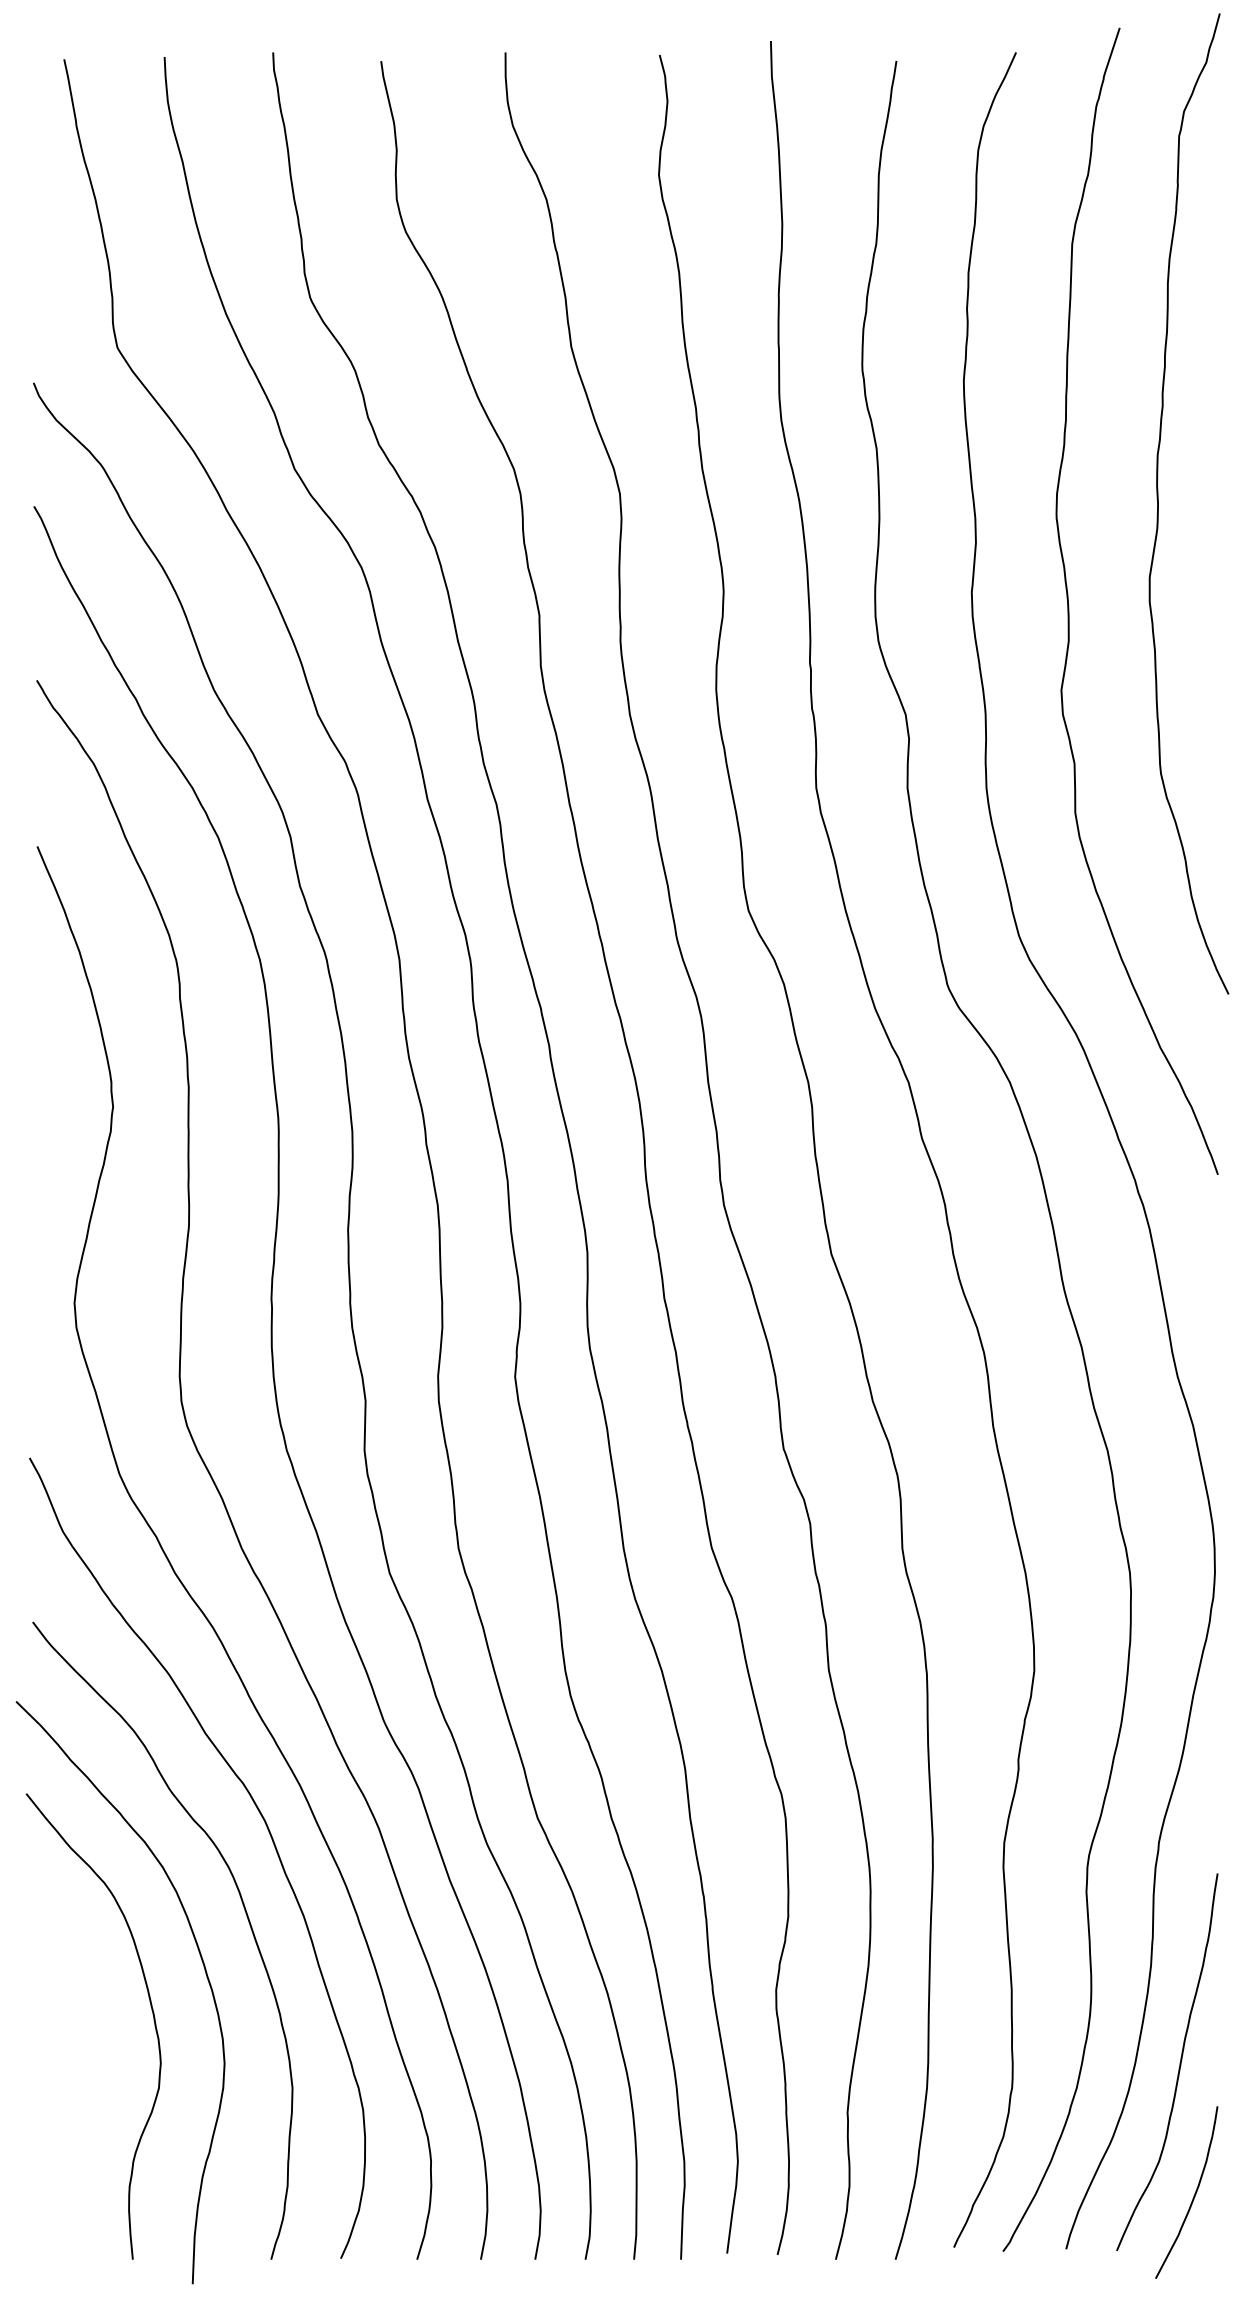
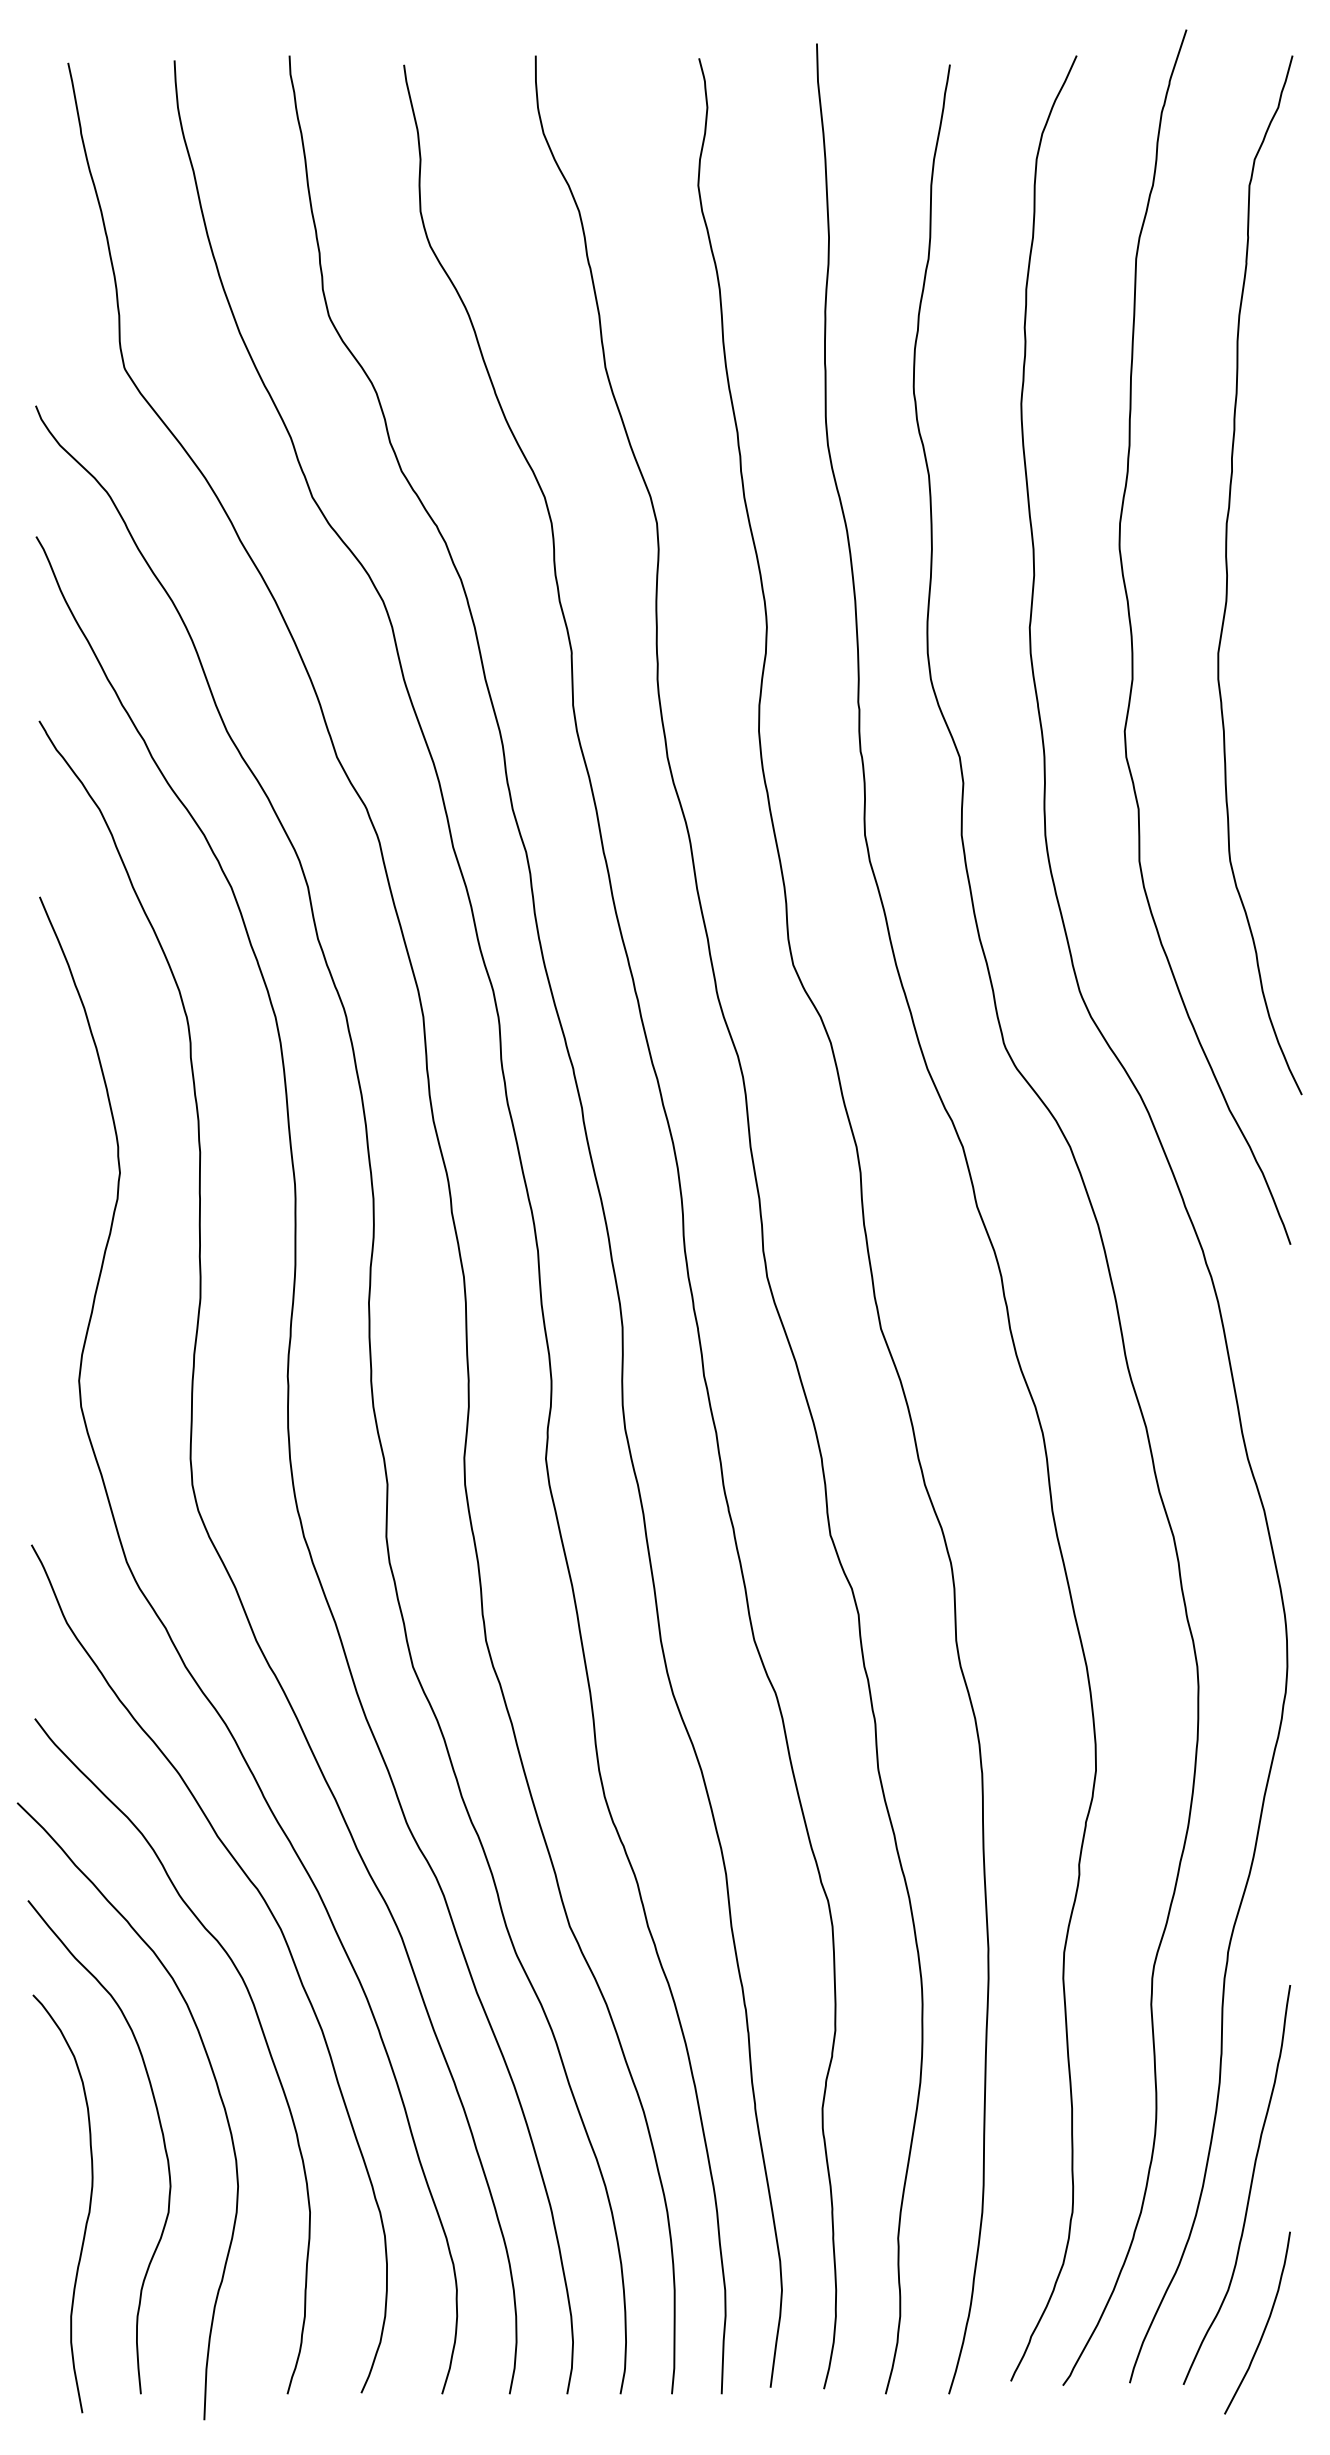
curve: (1158, 503) -> (1227, 574), moved
curve: (83, 2083) -> (88, 2207), added

